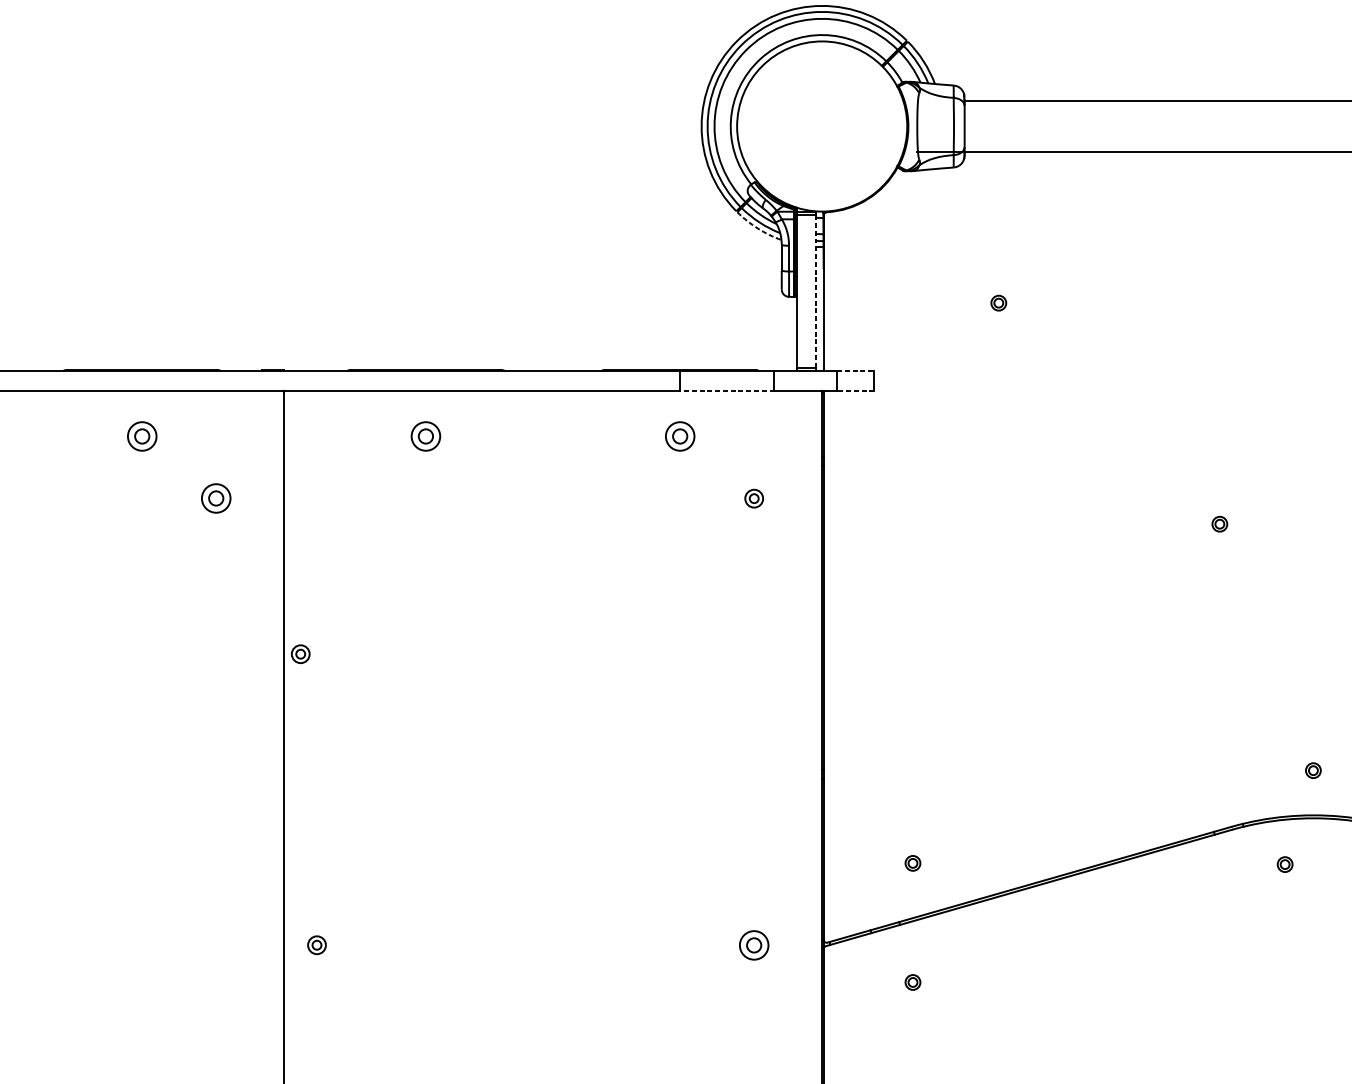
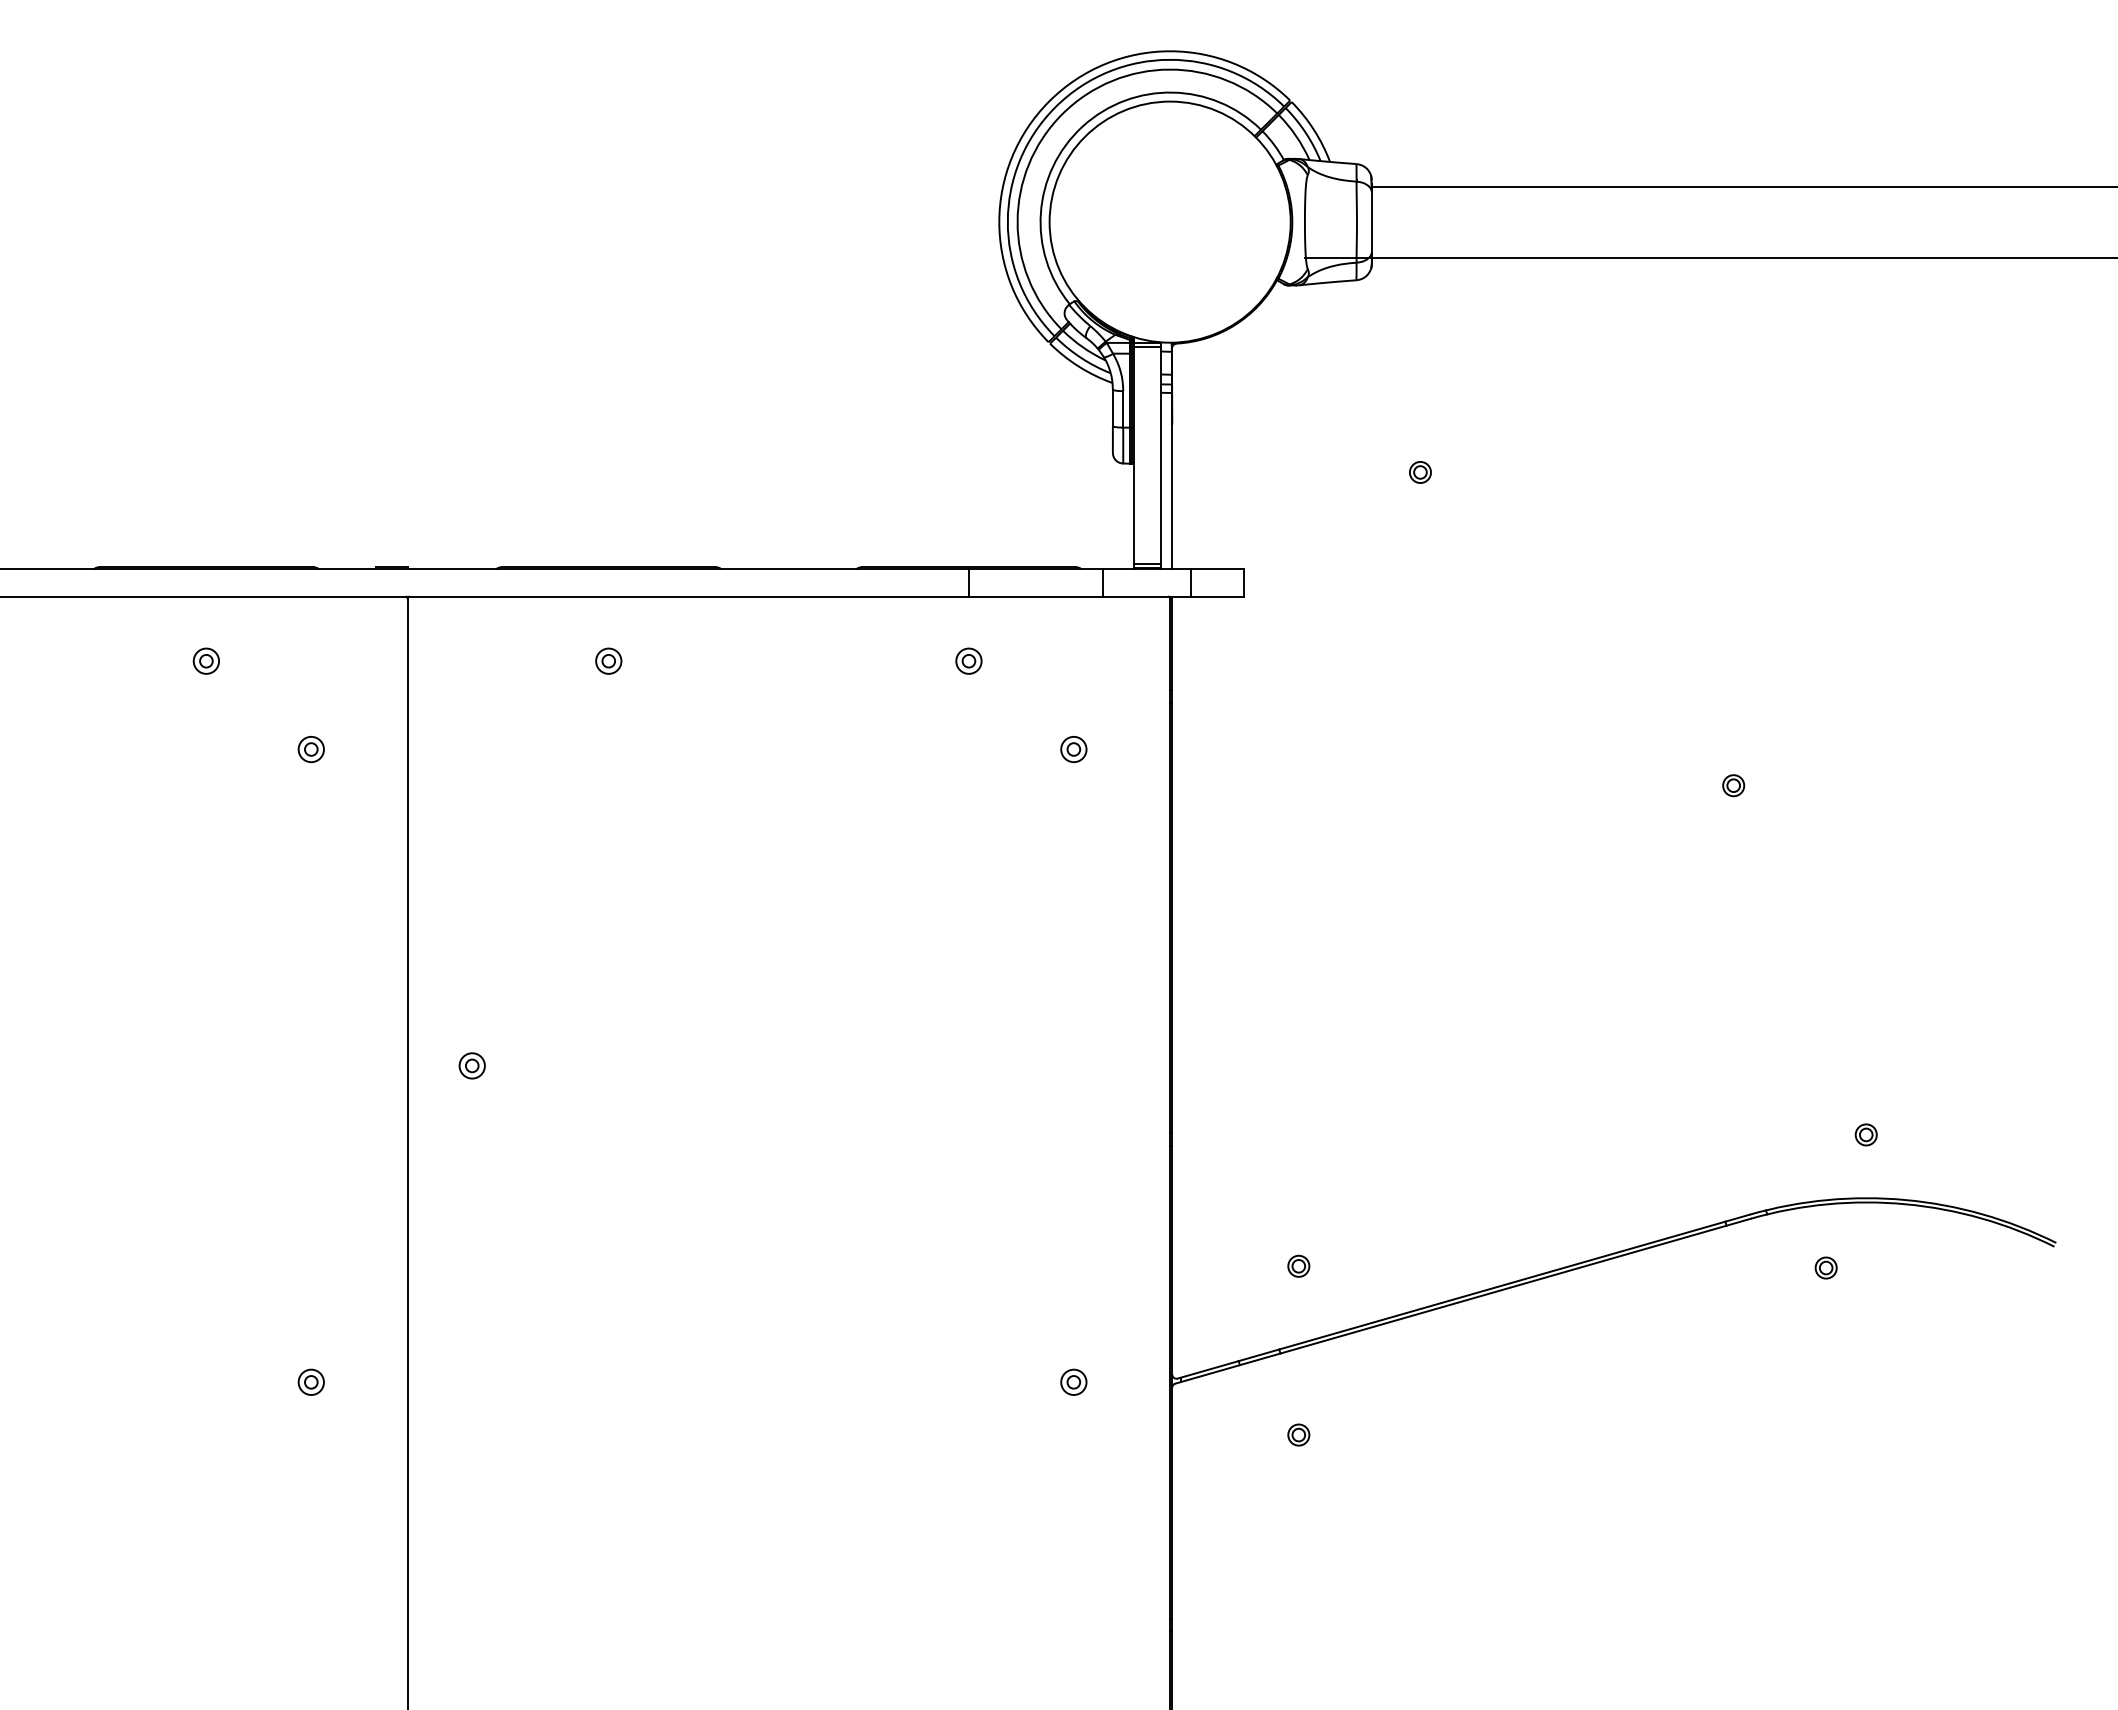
arc: (758, 228) -> (1079, 366), dashed -> solid
line: (816, 290) -> (1161, 454), dashed -> solid
line: (856, 371) -> (1218, 569), dashed -> solid
line: (727, 390) -> (1035, 596), dashed -> solid
line: (855, 390) -> (1217, 596), dashed -> solid
part: (141, 435) -> (205, 660), size x0.62
part: (425, 435) -> (608, 660), size x0.62
part: (679, 435) -> (968, 660), size x0.62
part: (215, 498) -> (310, 749), size x0.62
part: (300, 653) -> (471, 1065), moved
part: (316, 944) -> (310, 1381), moved
part: (753, 944) -> (1073, 1381), size x0.62

